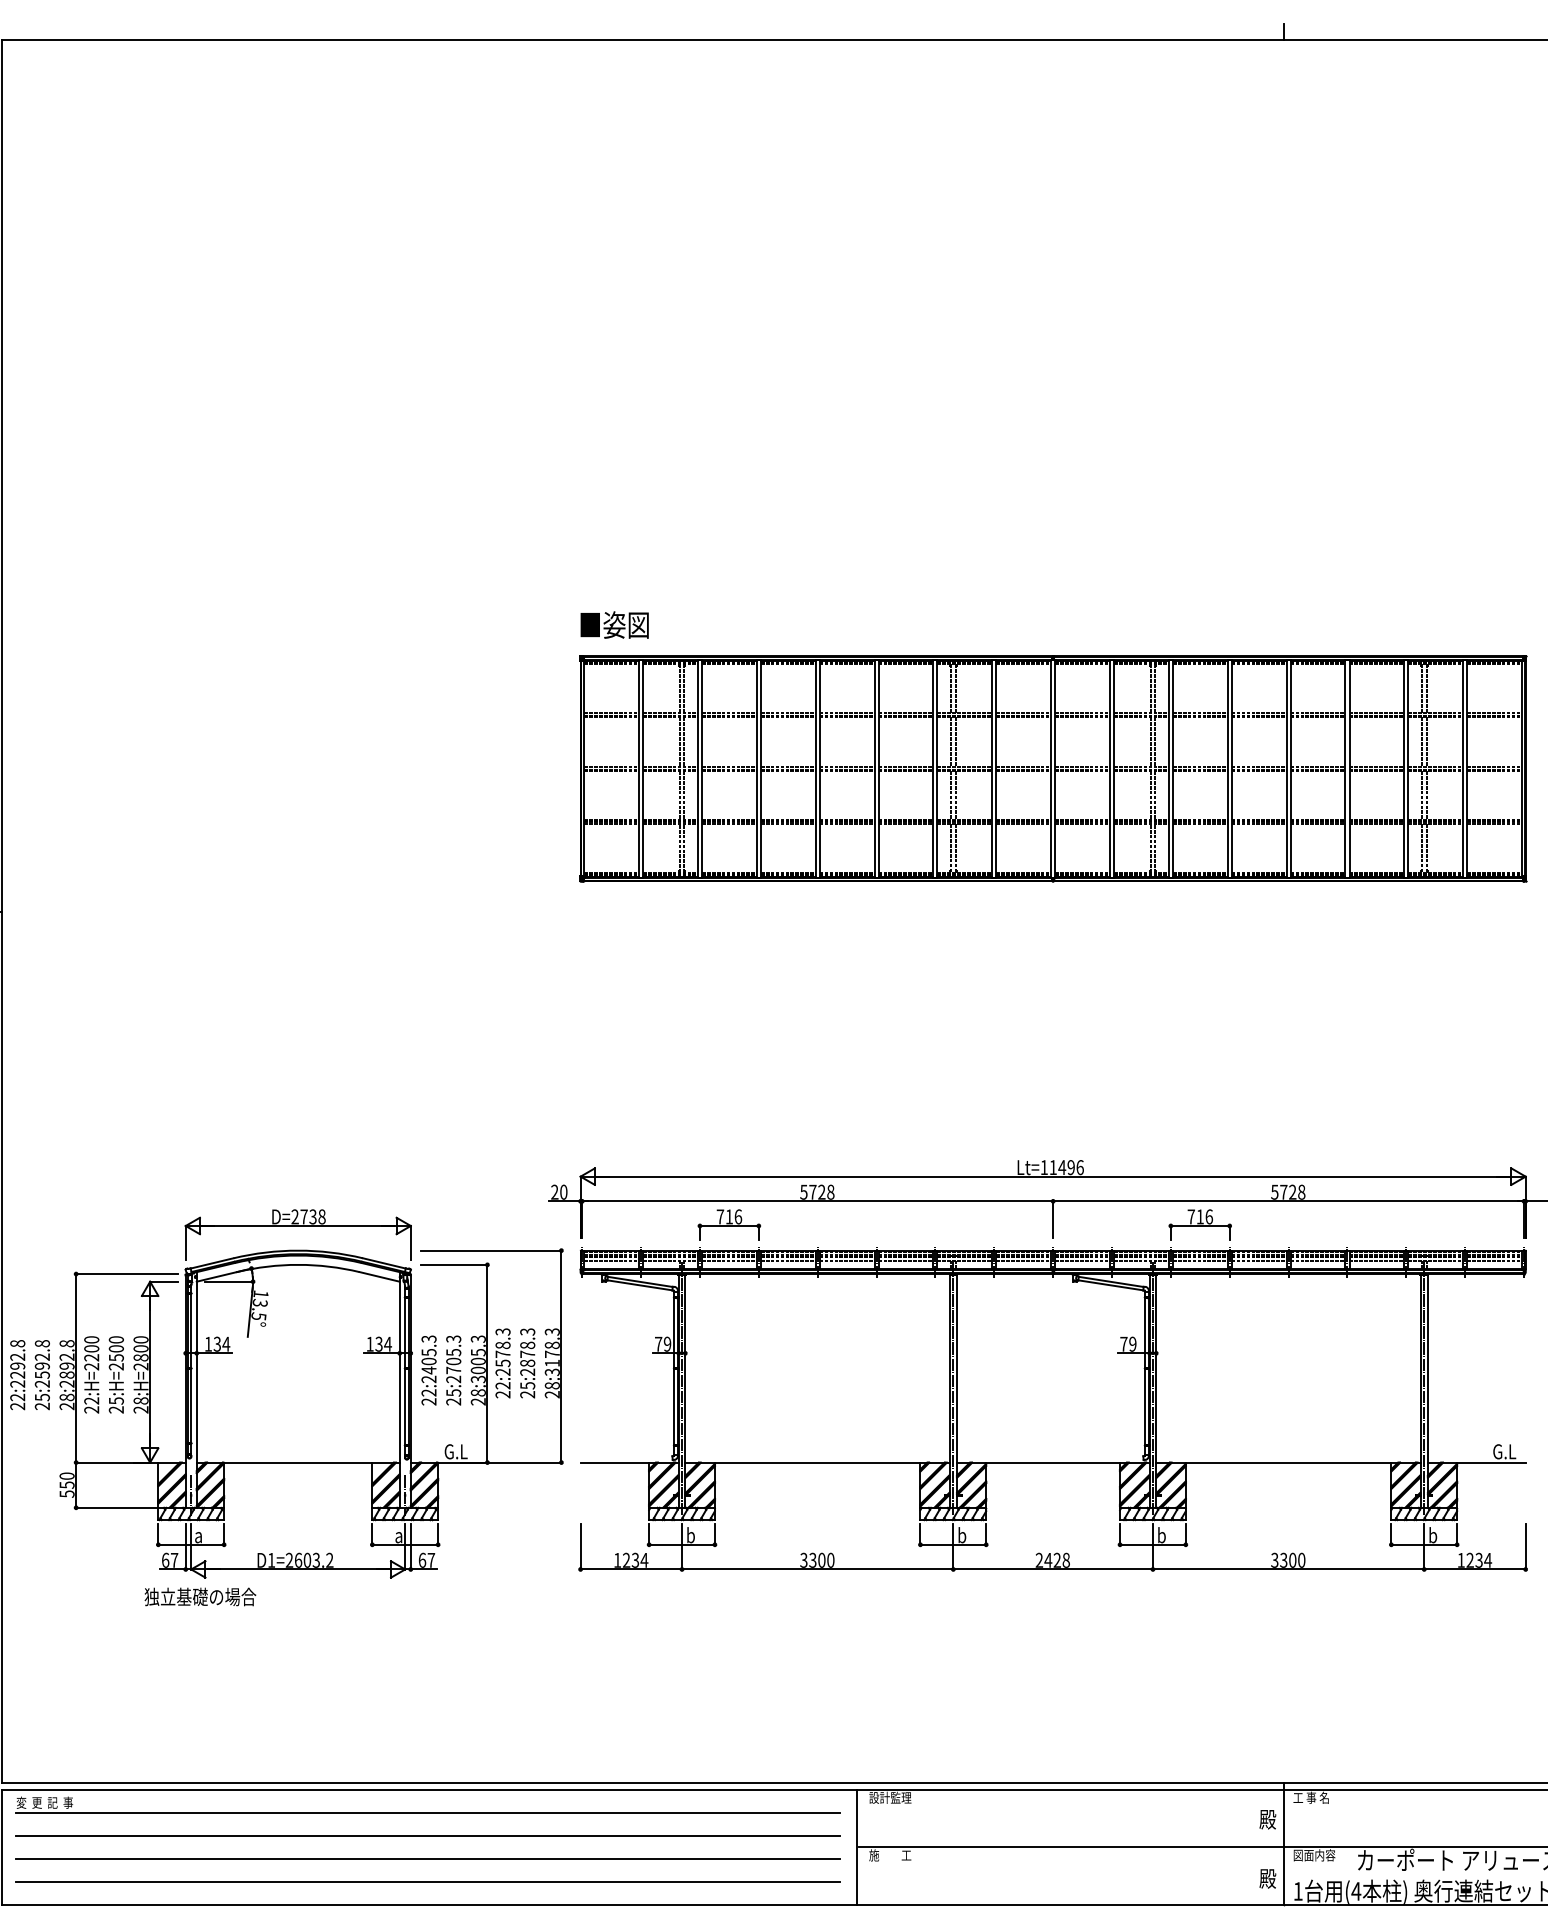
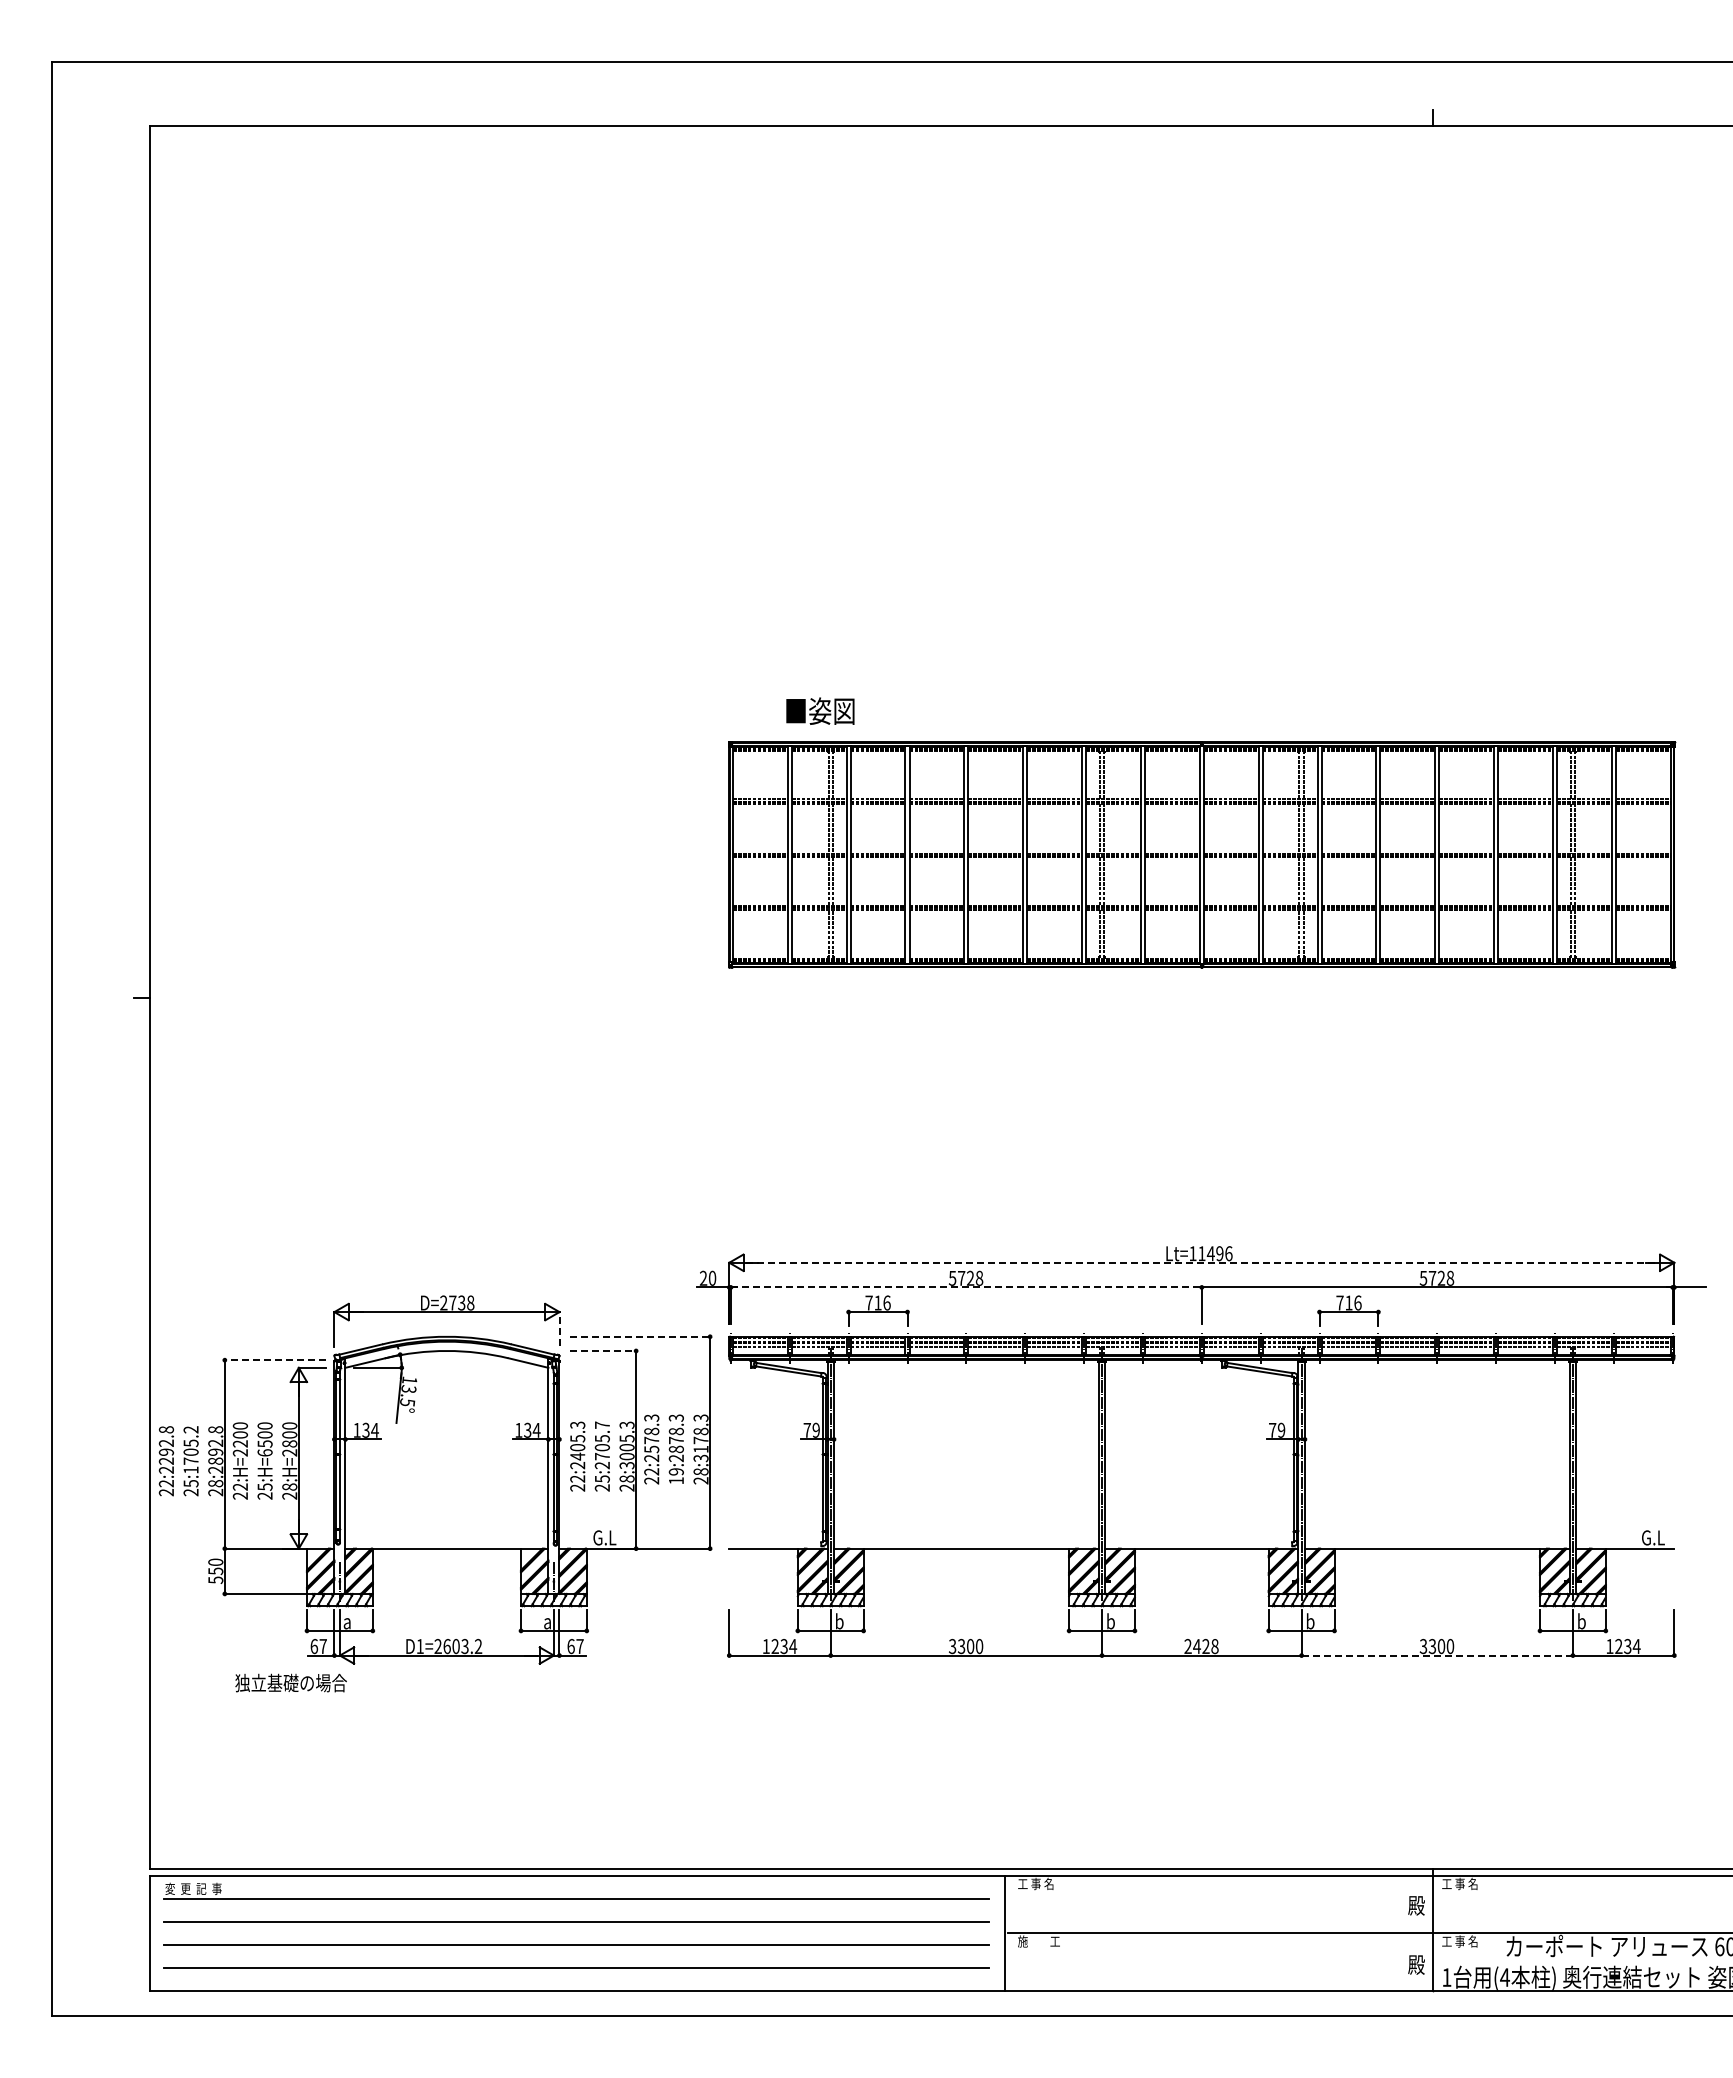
text: (614, 624) -> (820, 710), moved
line: (1053, 1176) -> (1202, 1262), solid -> dashed
line: (817, 1201) -> (966, 1287), solid -> dashed
line: (410, 1242) -> (559, 1328), solid -> dashed
line: (491, 1250) -> (640, 1336), solid -> dashed
line: (454, 1264) -> (603, 1350), solid -> dashed
line: (126, 1274) -> (275, 1360), solid -> dashed
text: (452, 1338) -> (601, 1424), 25:2705.3 -> 25:2705.7
text: (41, 1363) -> (190, 1449), 25:2592.8 -> 25:1705.2
text: (115, 1366) -> (264, 1452), 25:H=2500 -> 25:H=6500
text: (526, 1390) -> (675, 1476), 25:2878.3 -> 19:2878.3
line: (1288, 1569) -> (1437, 1655), solid -> dashed
text: (199, 1596) -> (290, 1682), moved
text: (890, 1797) -> (1039, 1883), 設計監理 -> 工 事 名
text: (1313, 1855) -> (1462, 1941), 図面内容 -> 工 事 名

